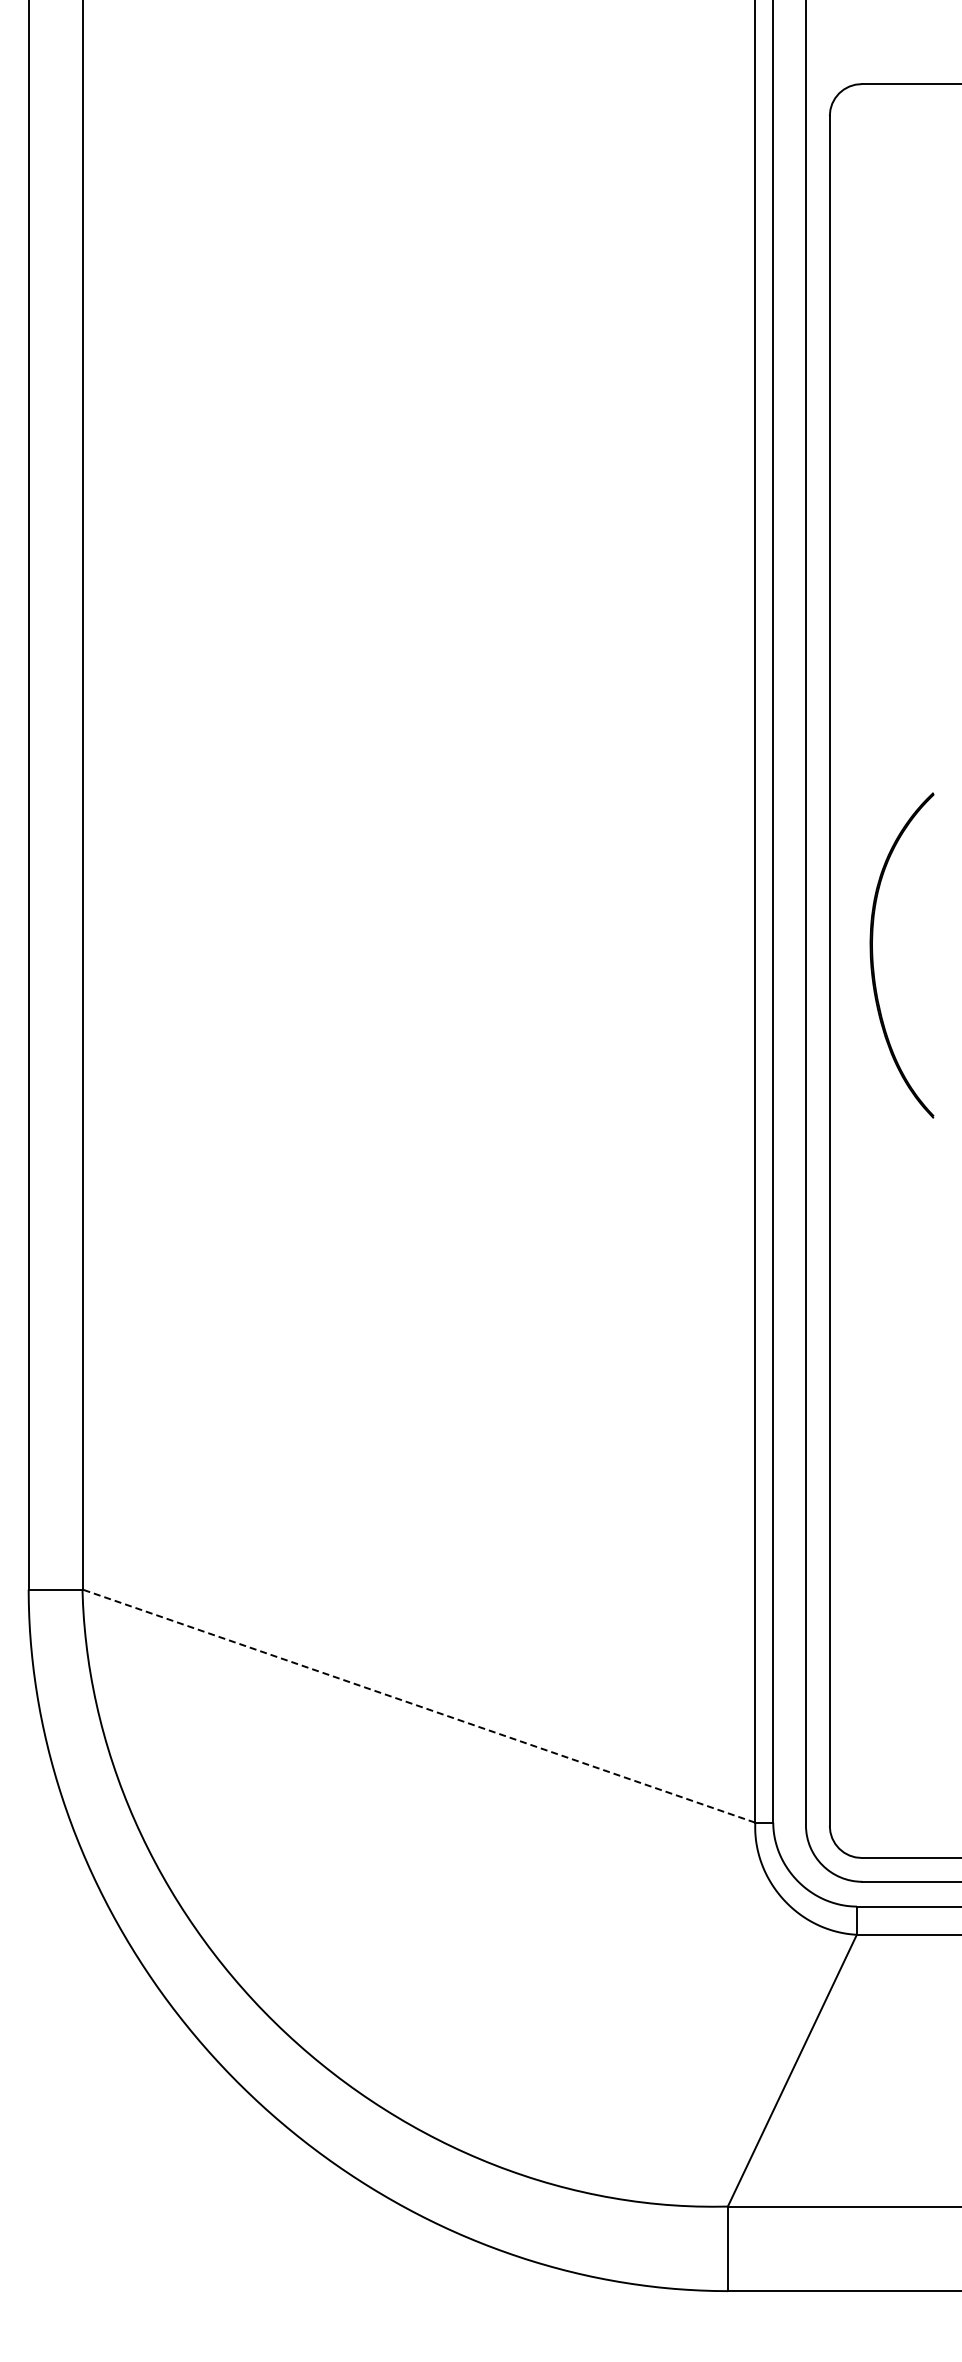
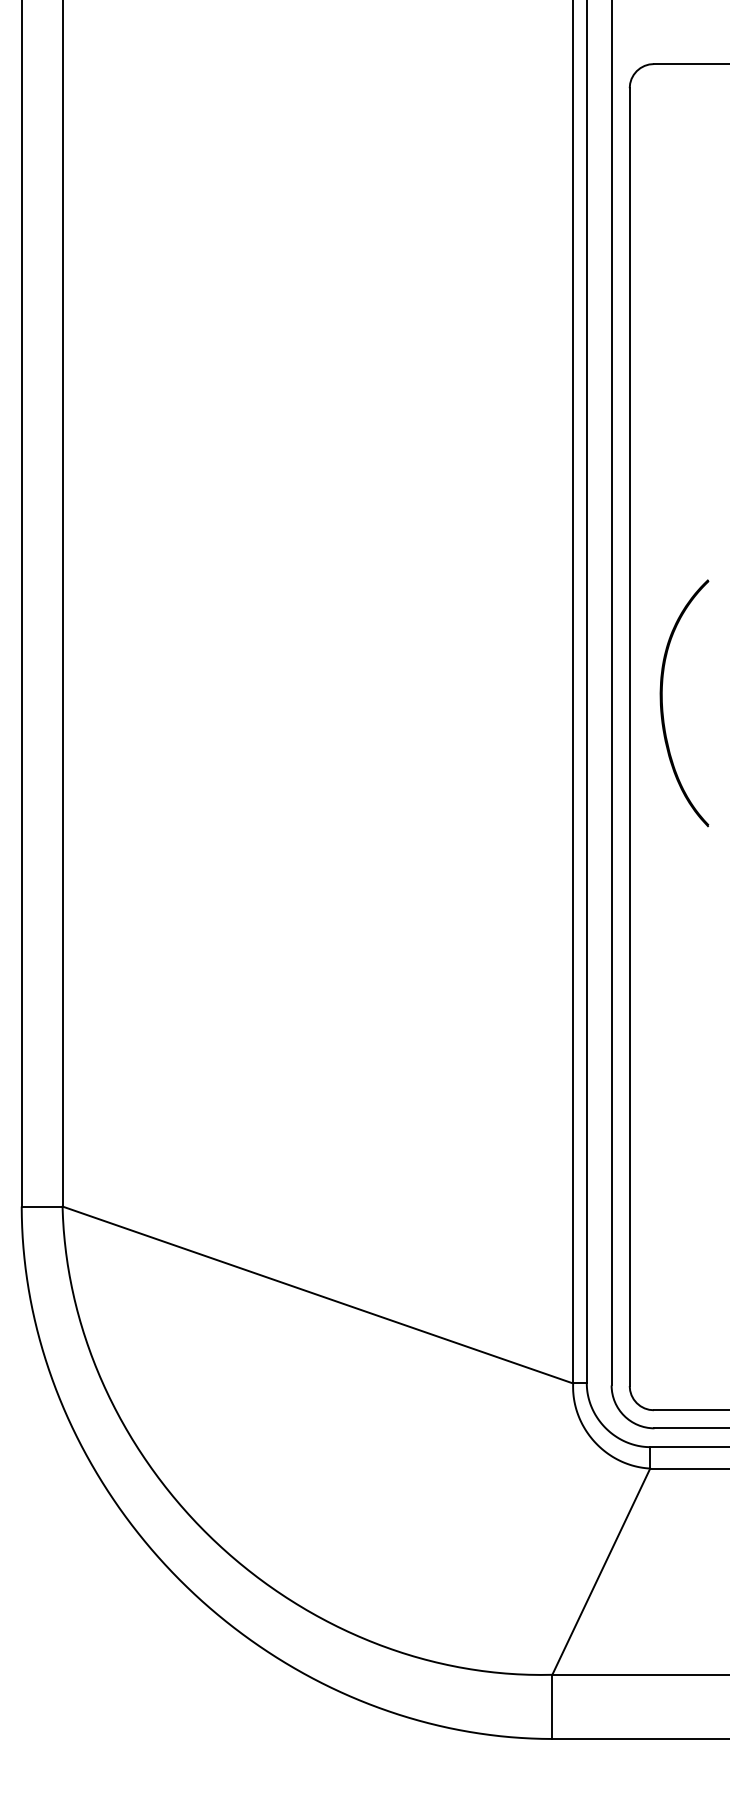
part: (873, 955) -> (662, 703), moved
line: (418, 1705) -> (317, 1294), dashed -> solid

